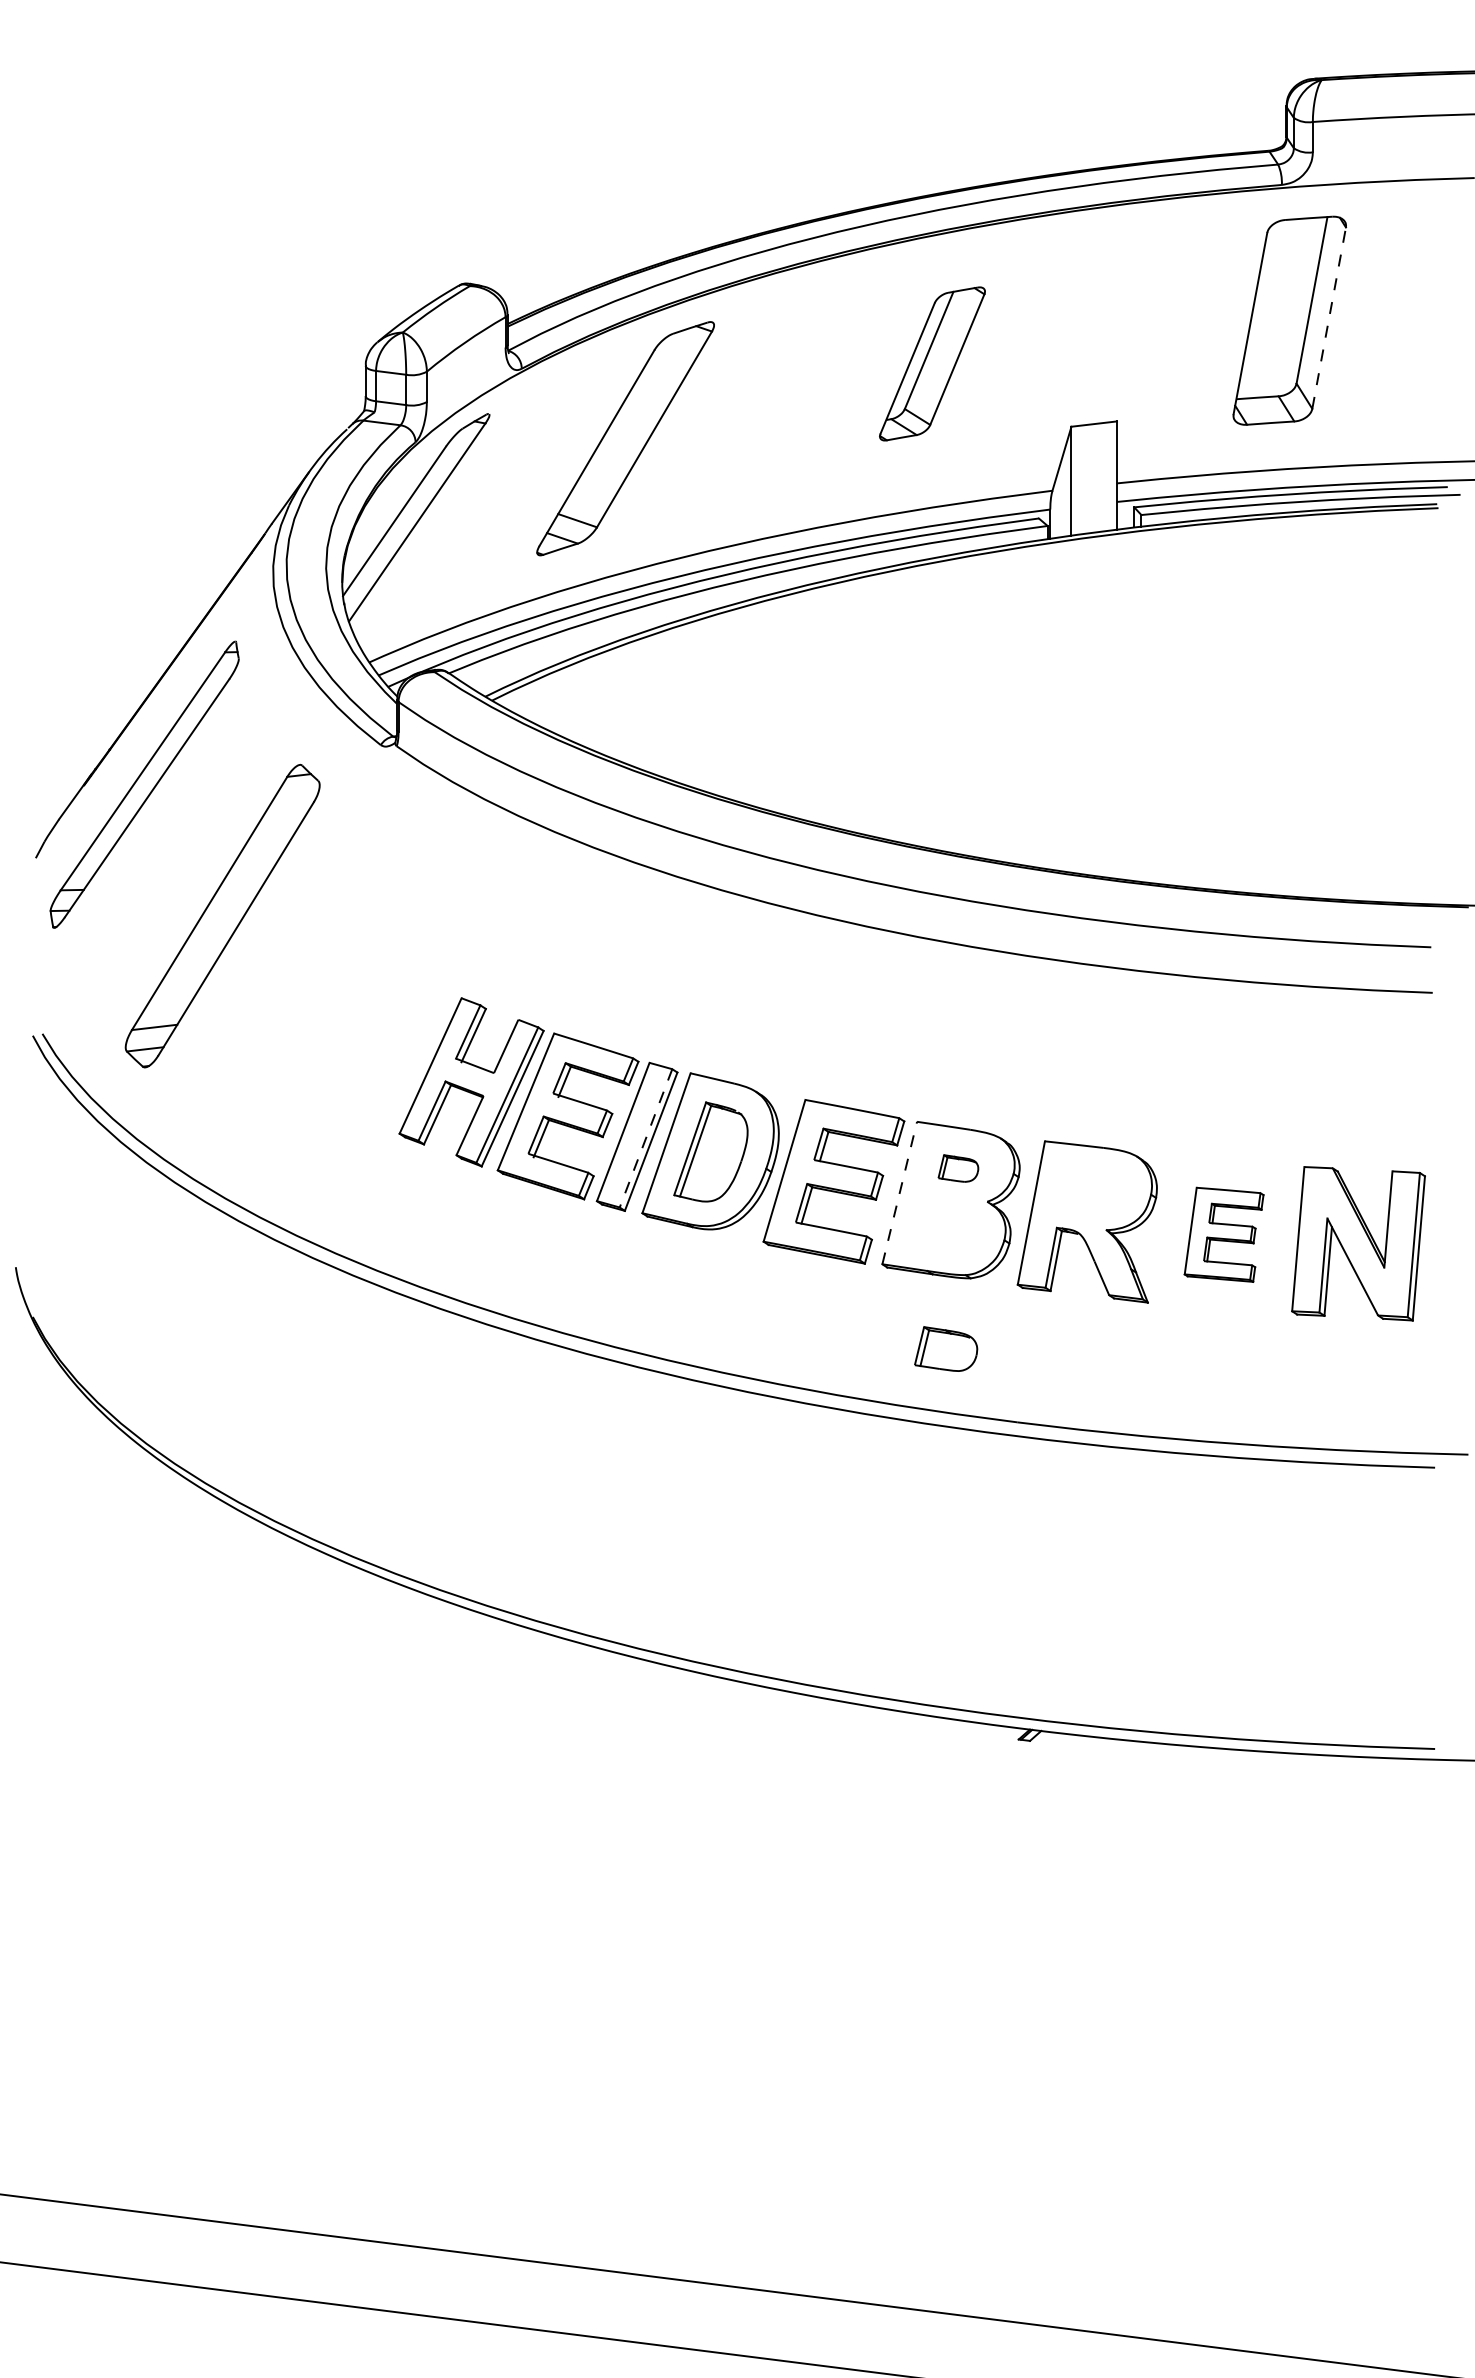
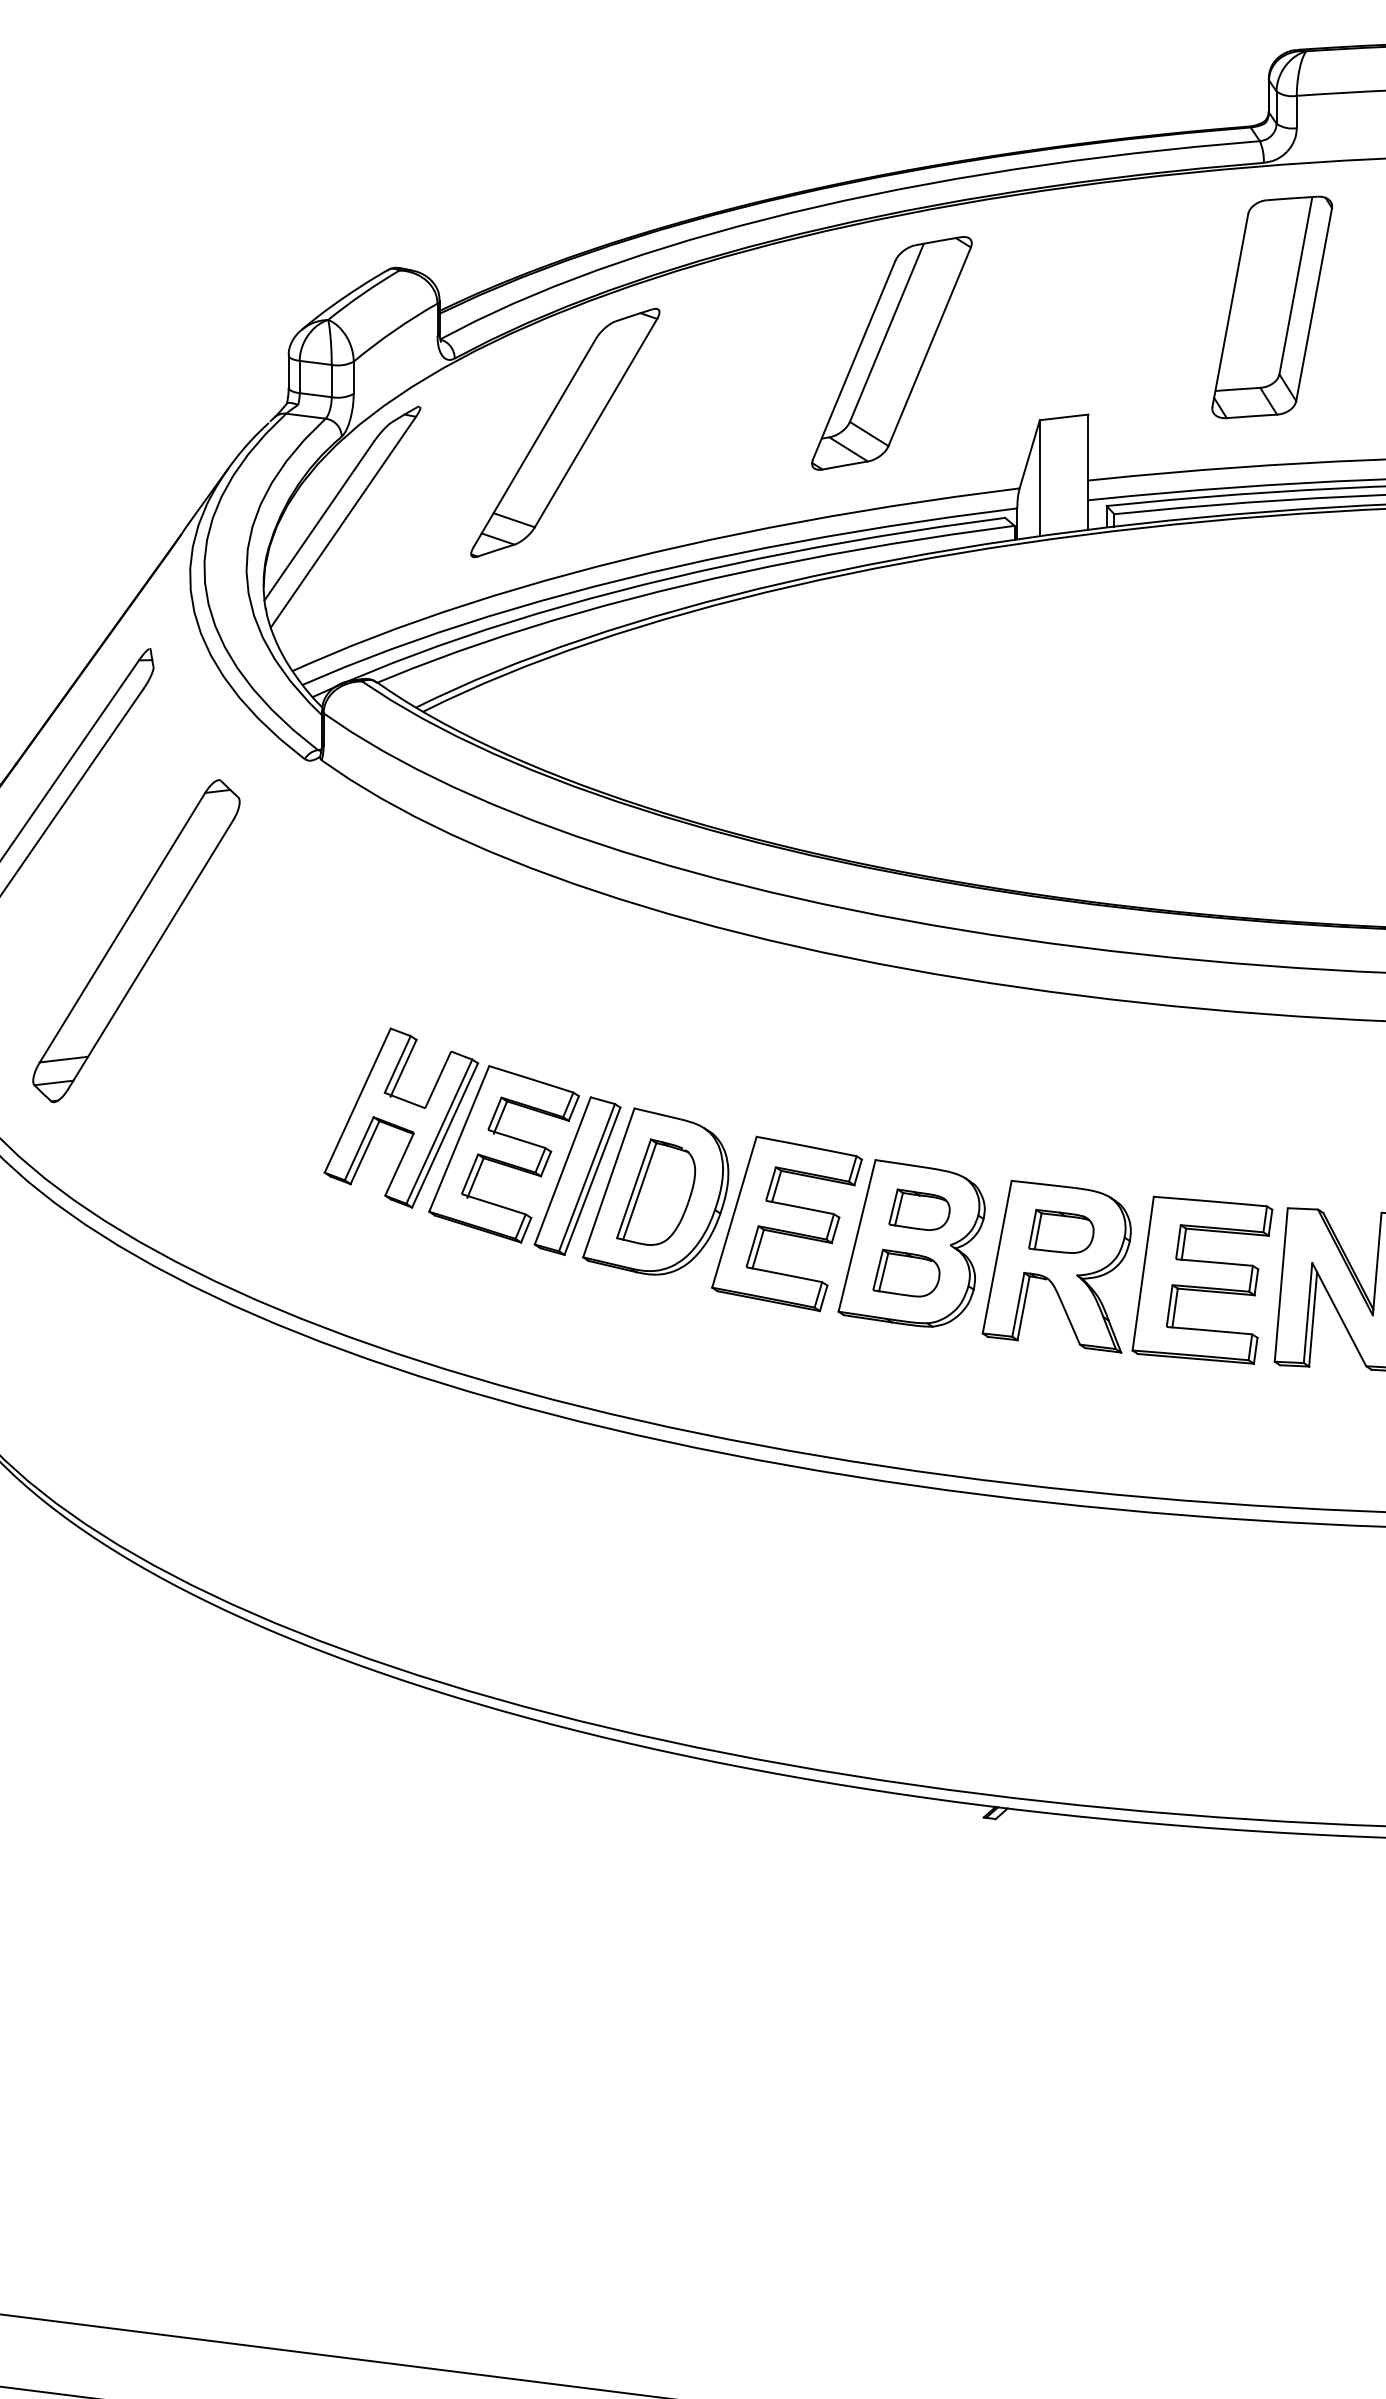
line: (1329, 317) -> (1314, 303), dashed -> solid
part: (932, 363) -> (891, 352), size x1.43
line: (646, 1138) -> (587, 1177), dashed -> solid
part: (958, 1168) -> (919, 1209), size x1.43
part: (1091, 1188) -> (1061, 1231), added
line: (899, 1192) -> (856, 1235), dashed -> solid
part: (1223, 1234) -> (1201, 1280), size x1.67
part: (946, 1348) -> (906, 1272), moved

